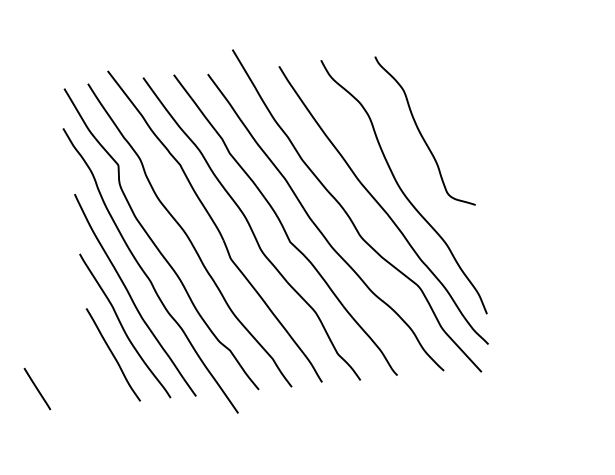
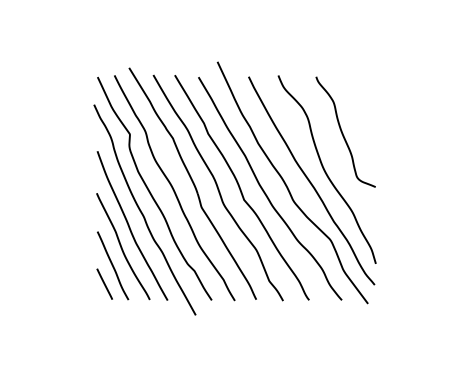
line: (36, 388) -> (104, 283), moved

